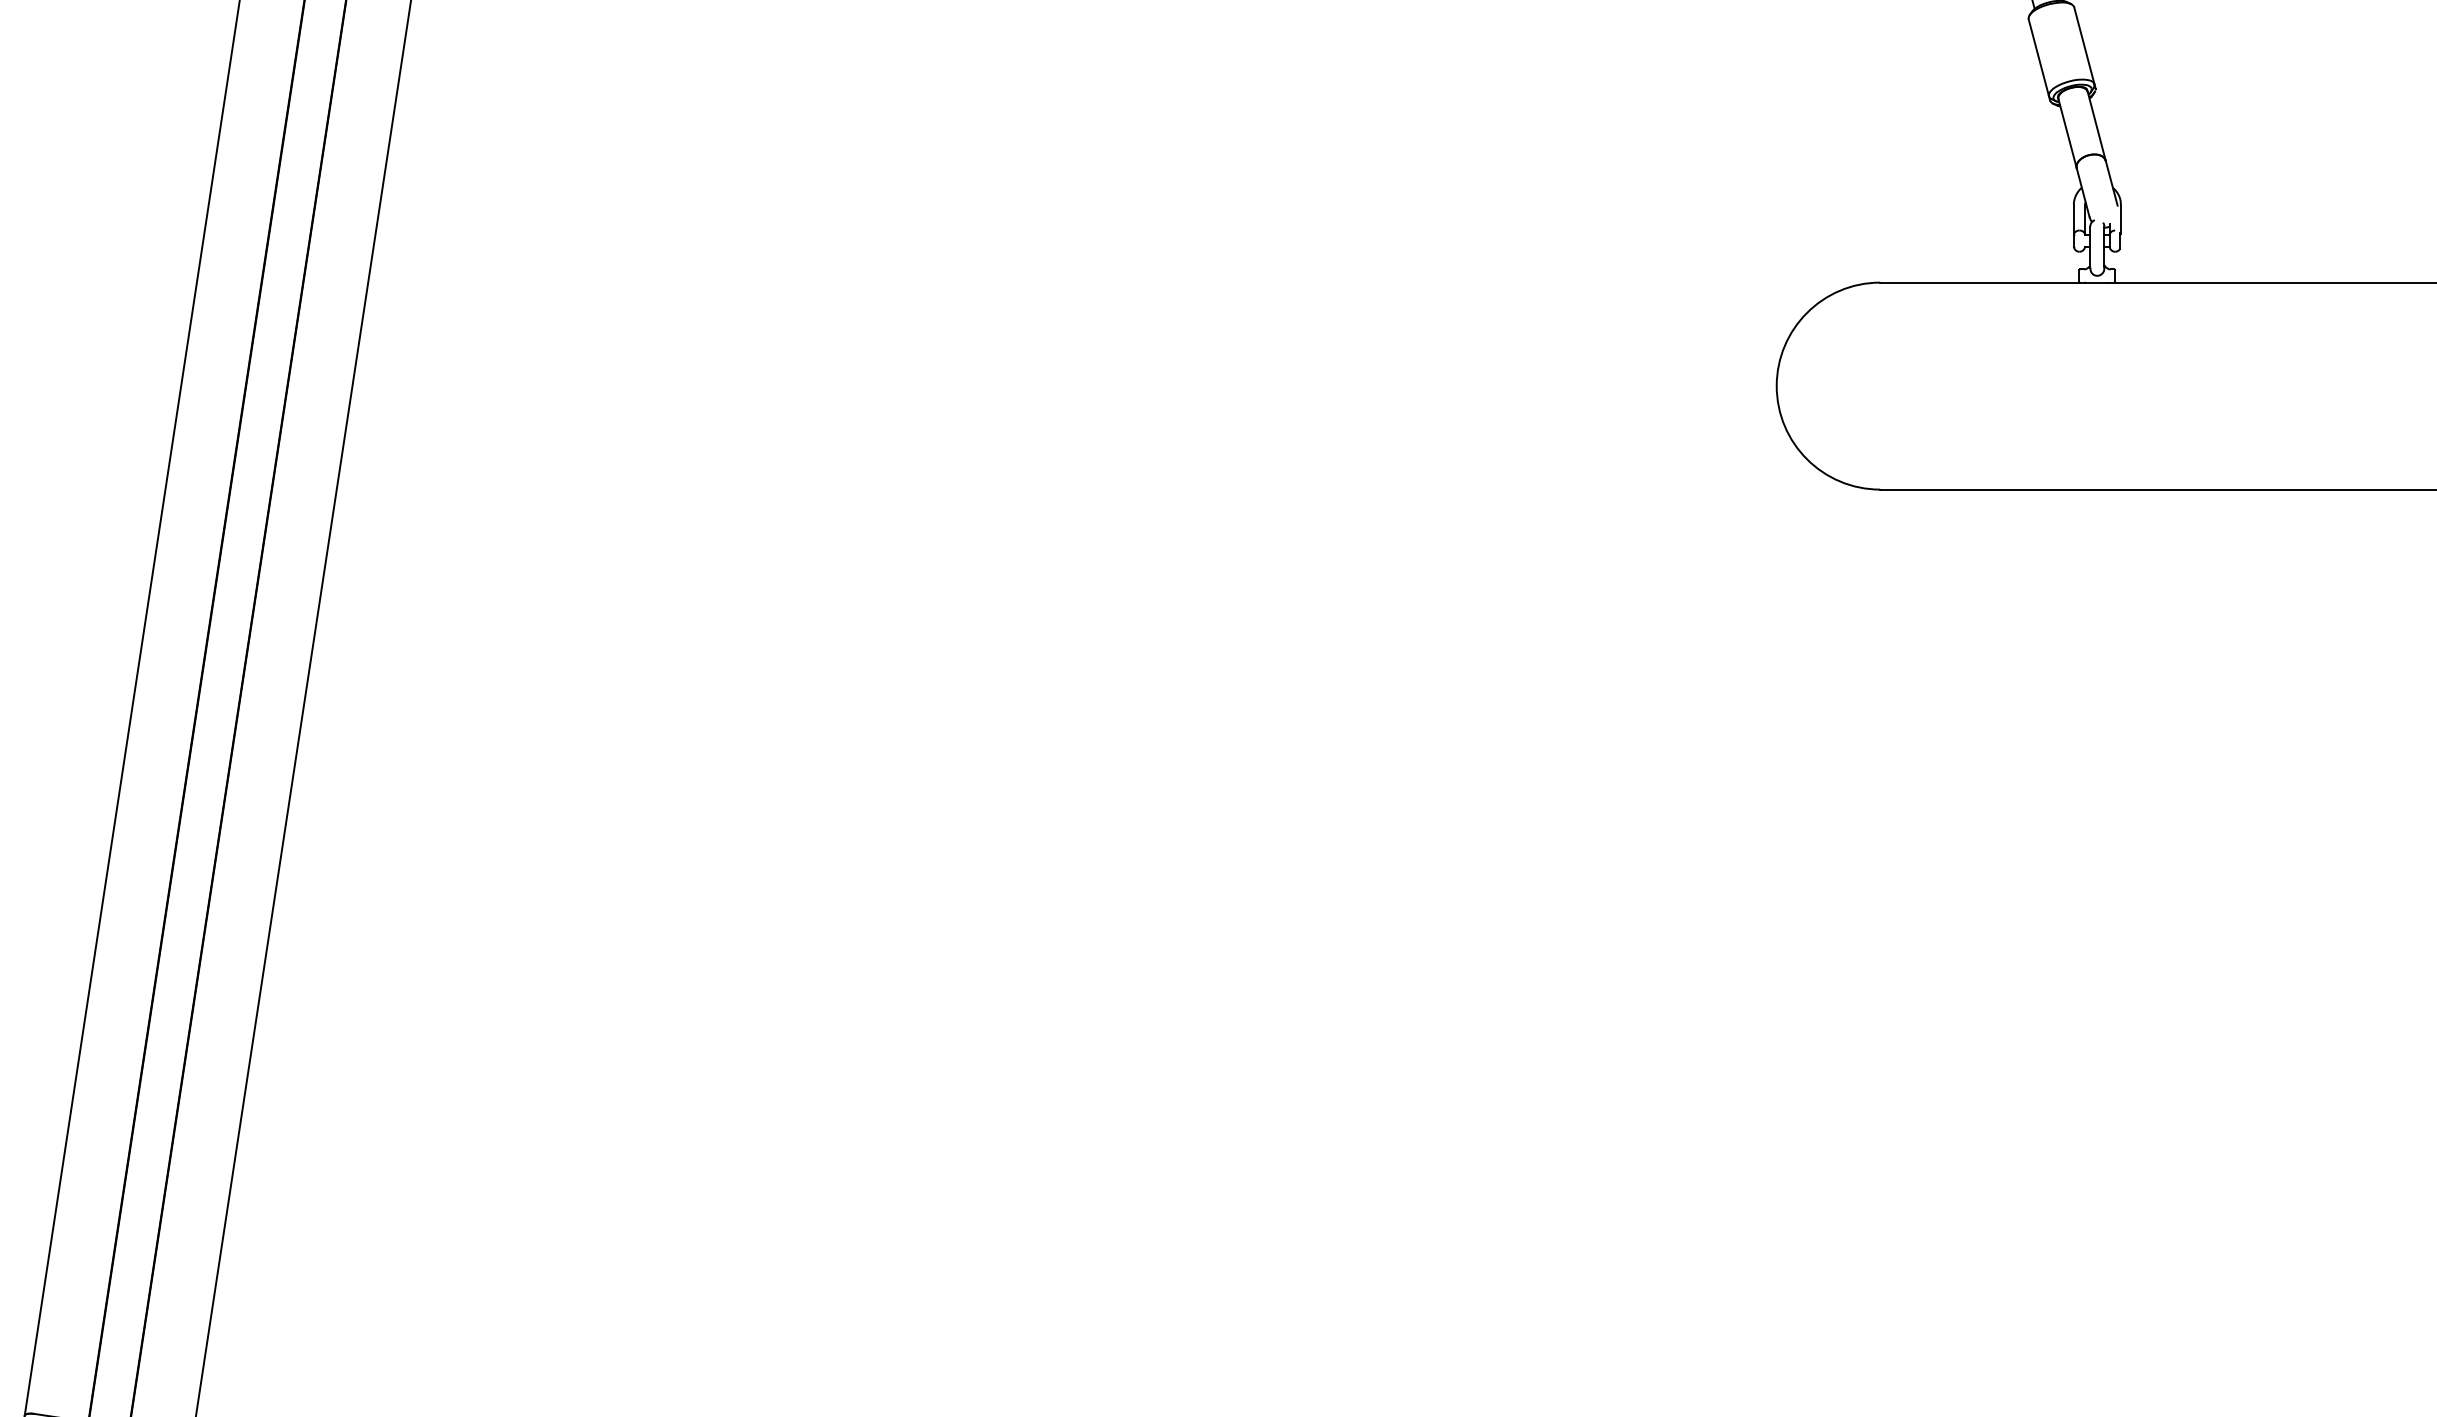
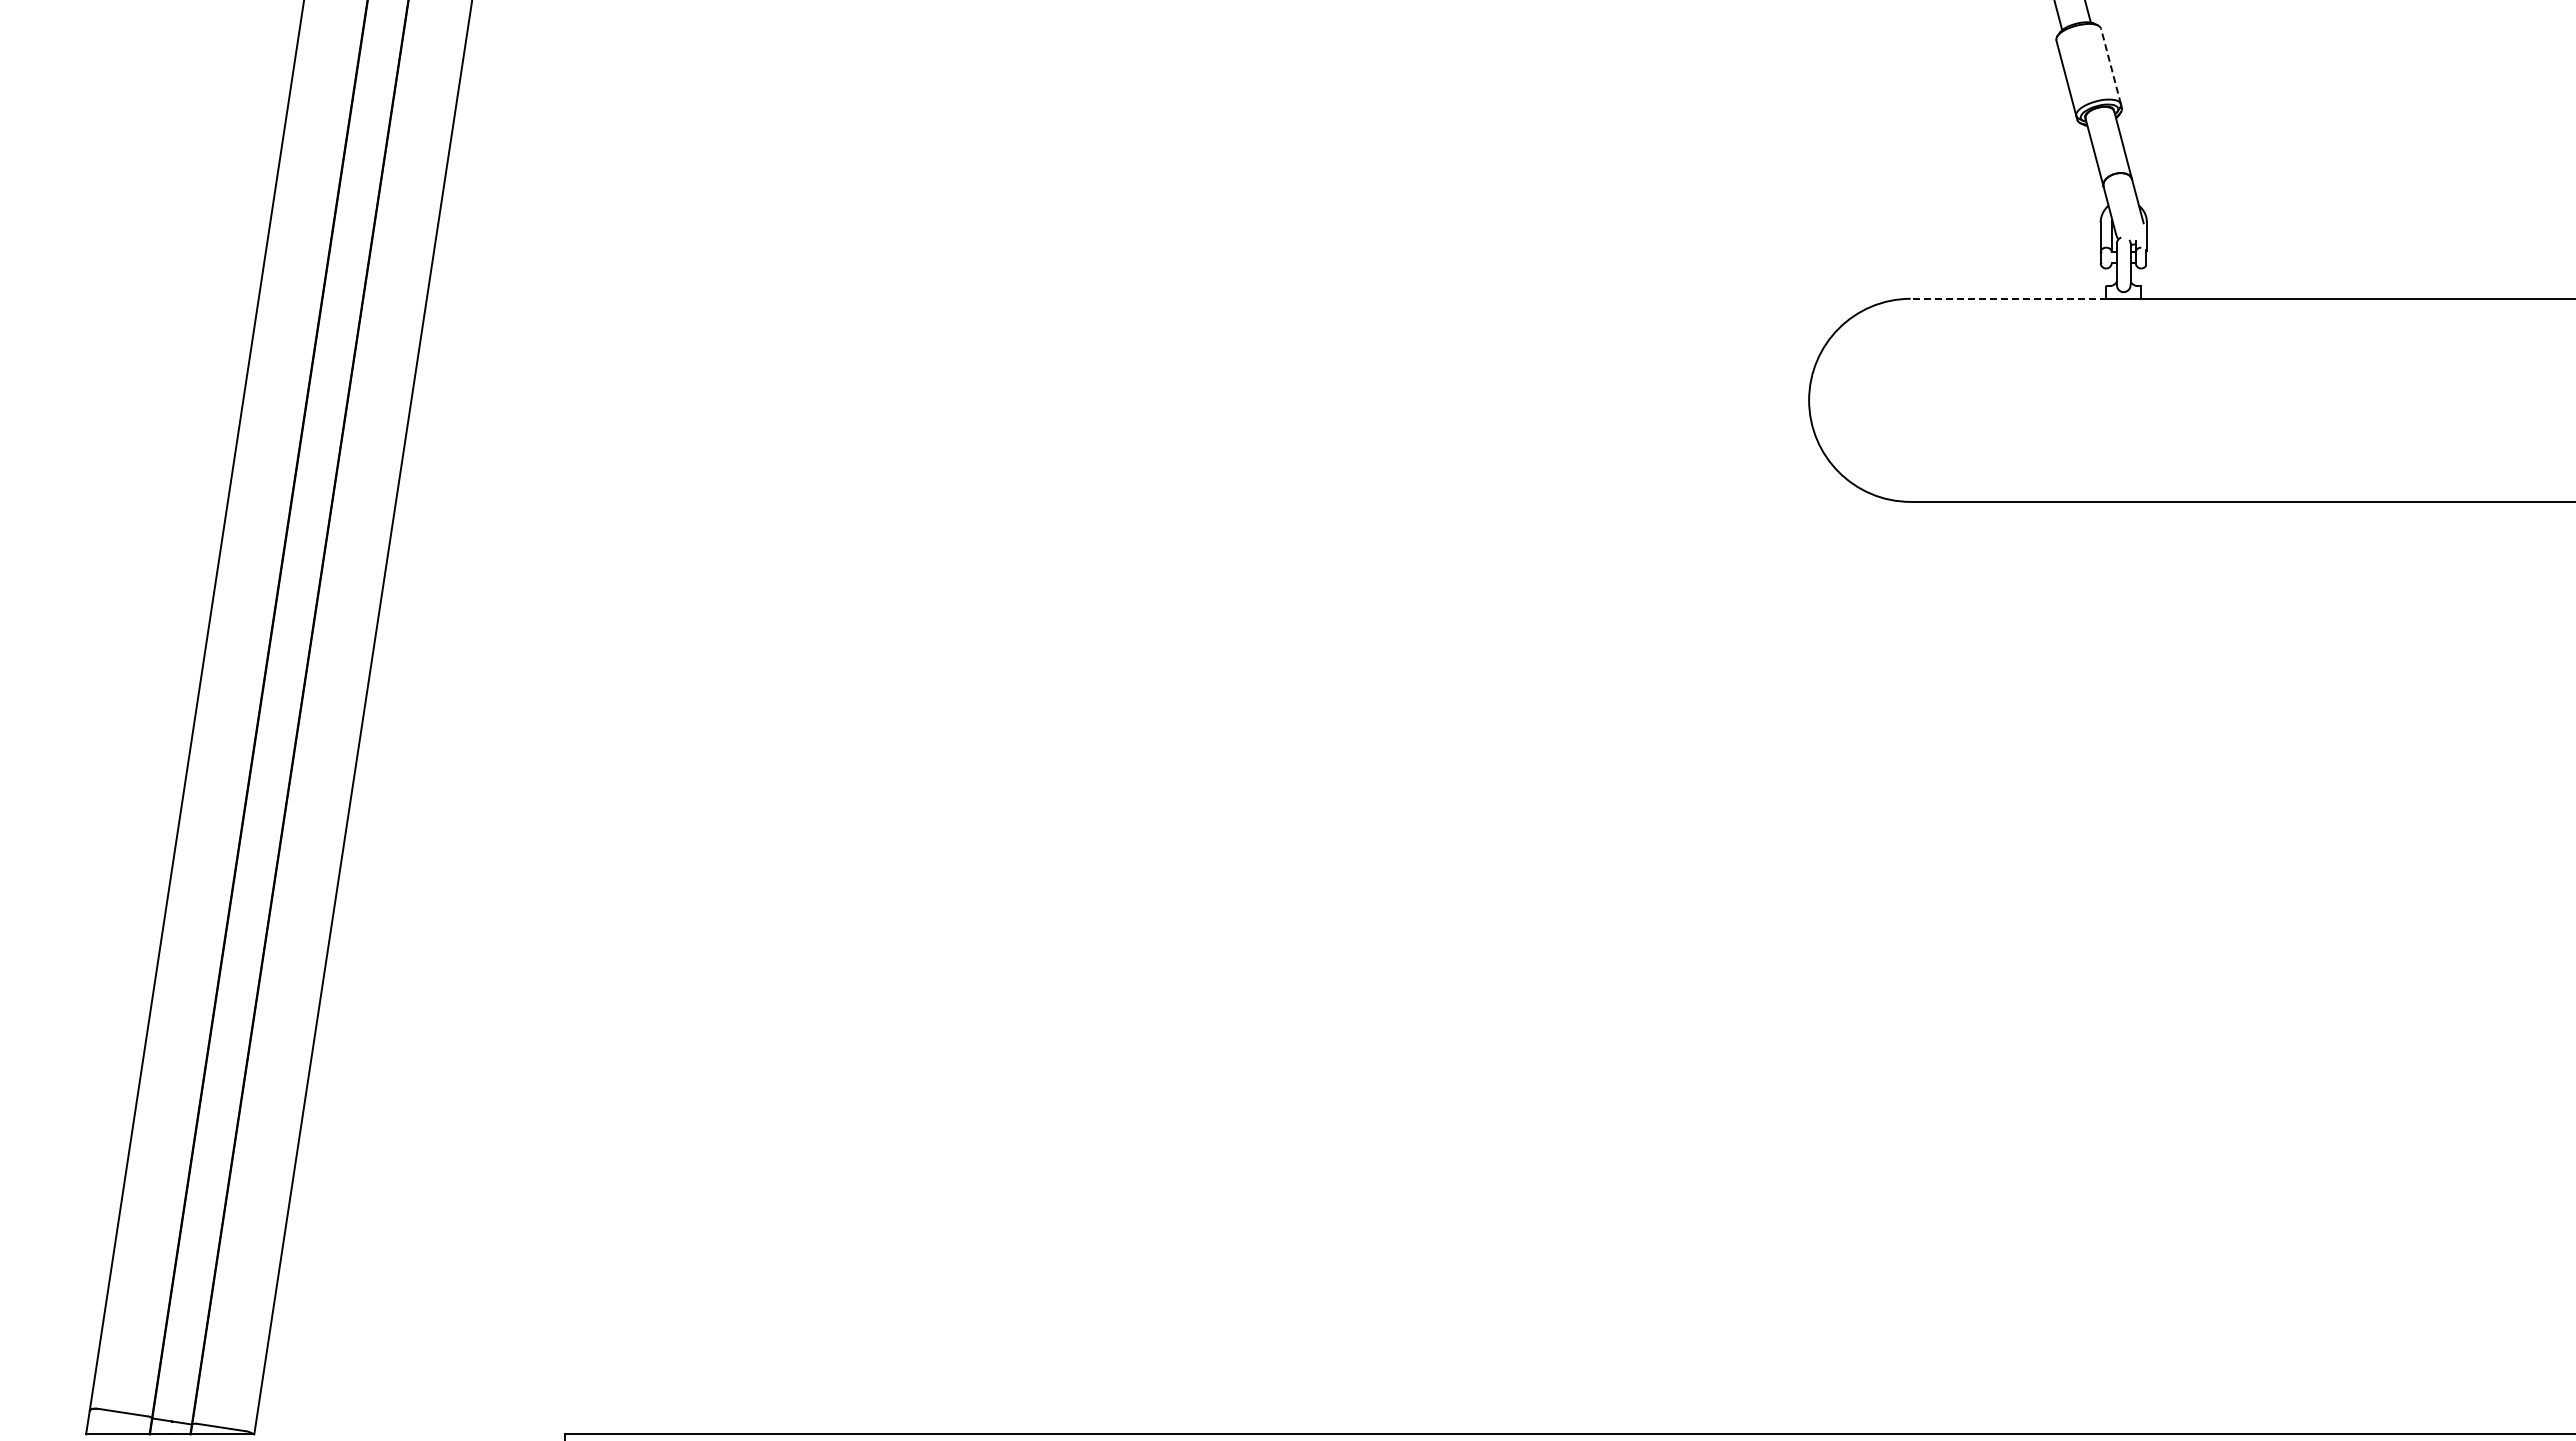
line: (2083, 44) -> (2110, 65), solid -> dashed
line: (1979, 282) -> (2008, 298), solid -> dashed

